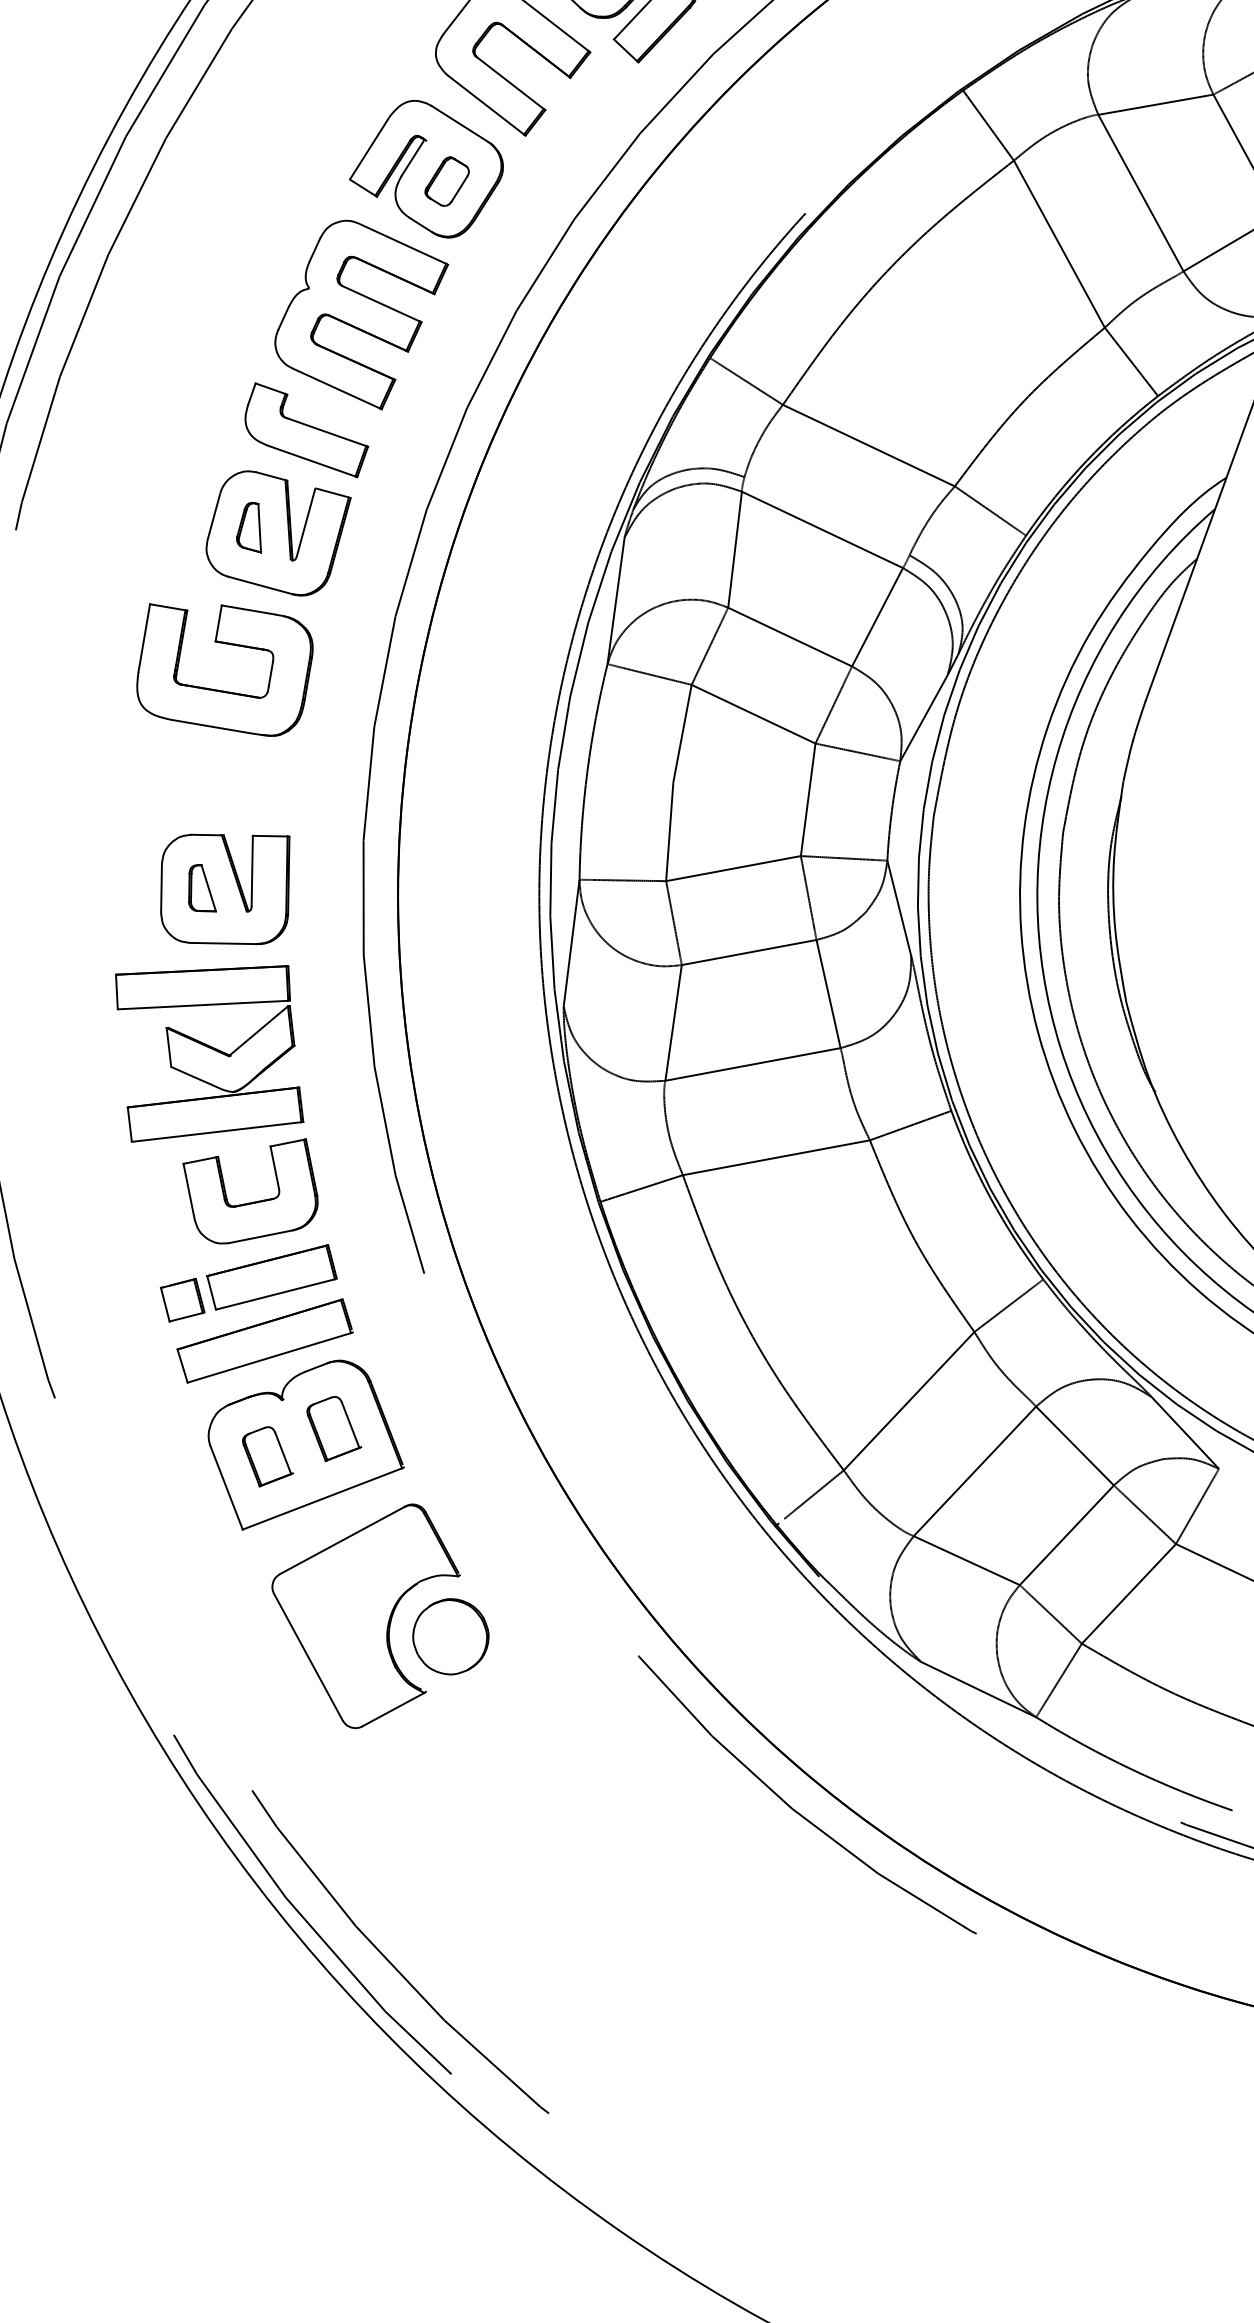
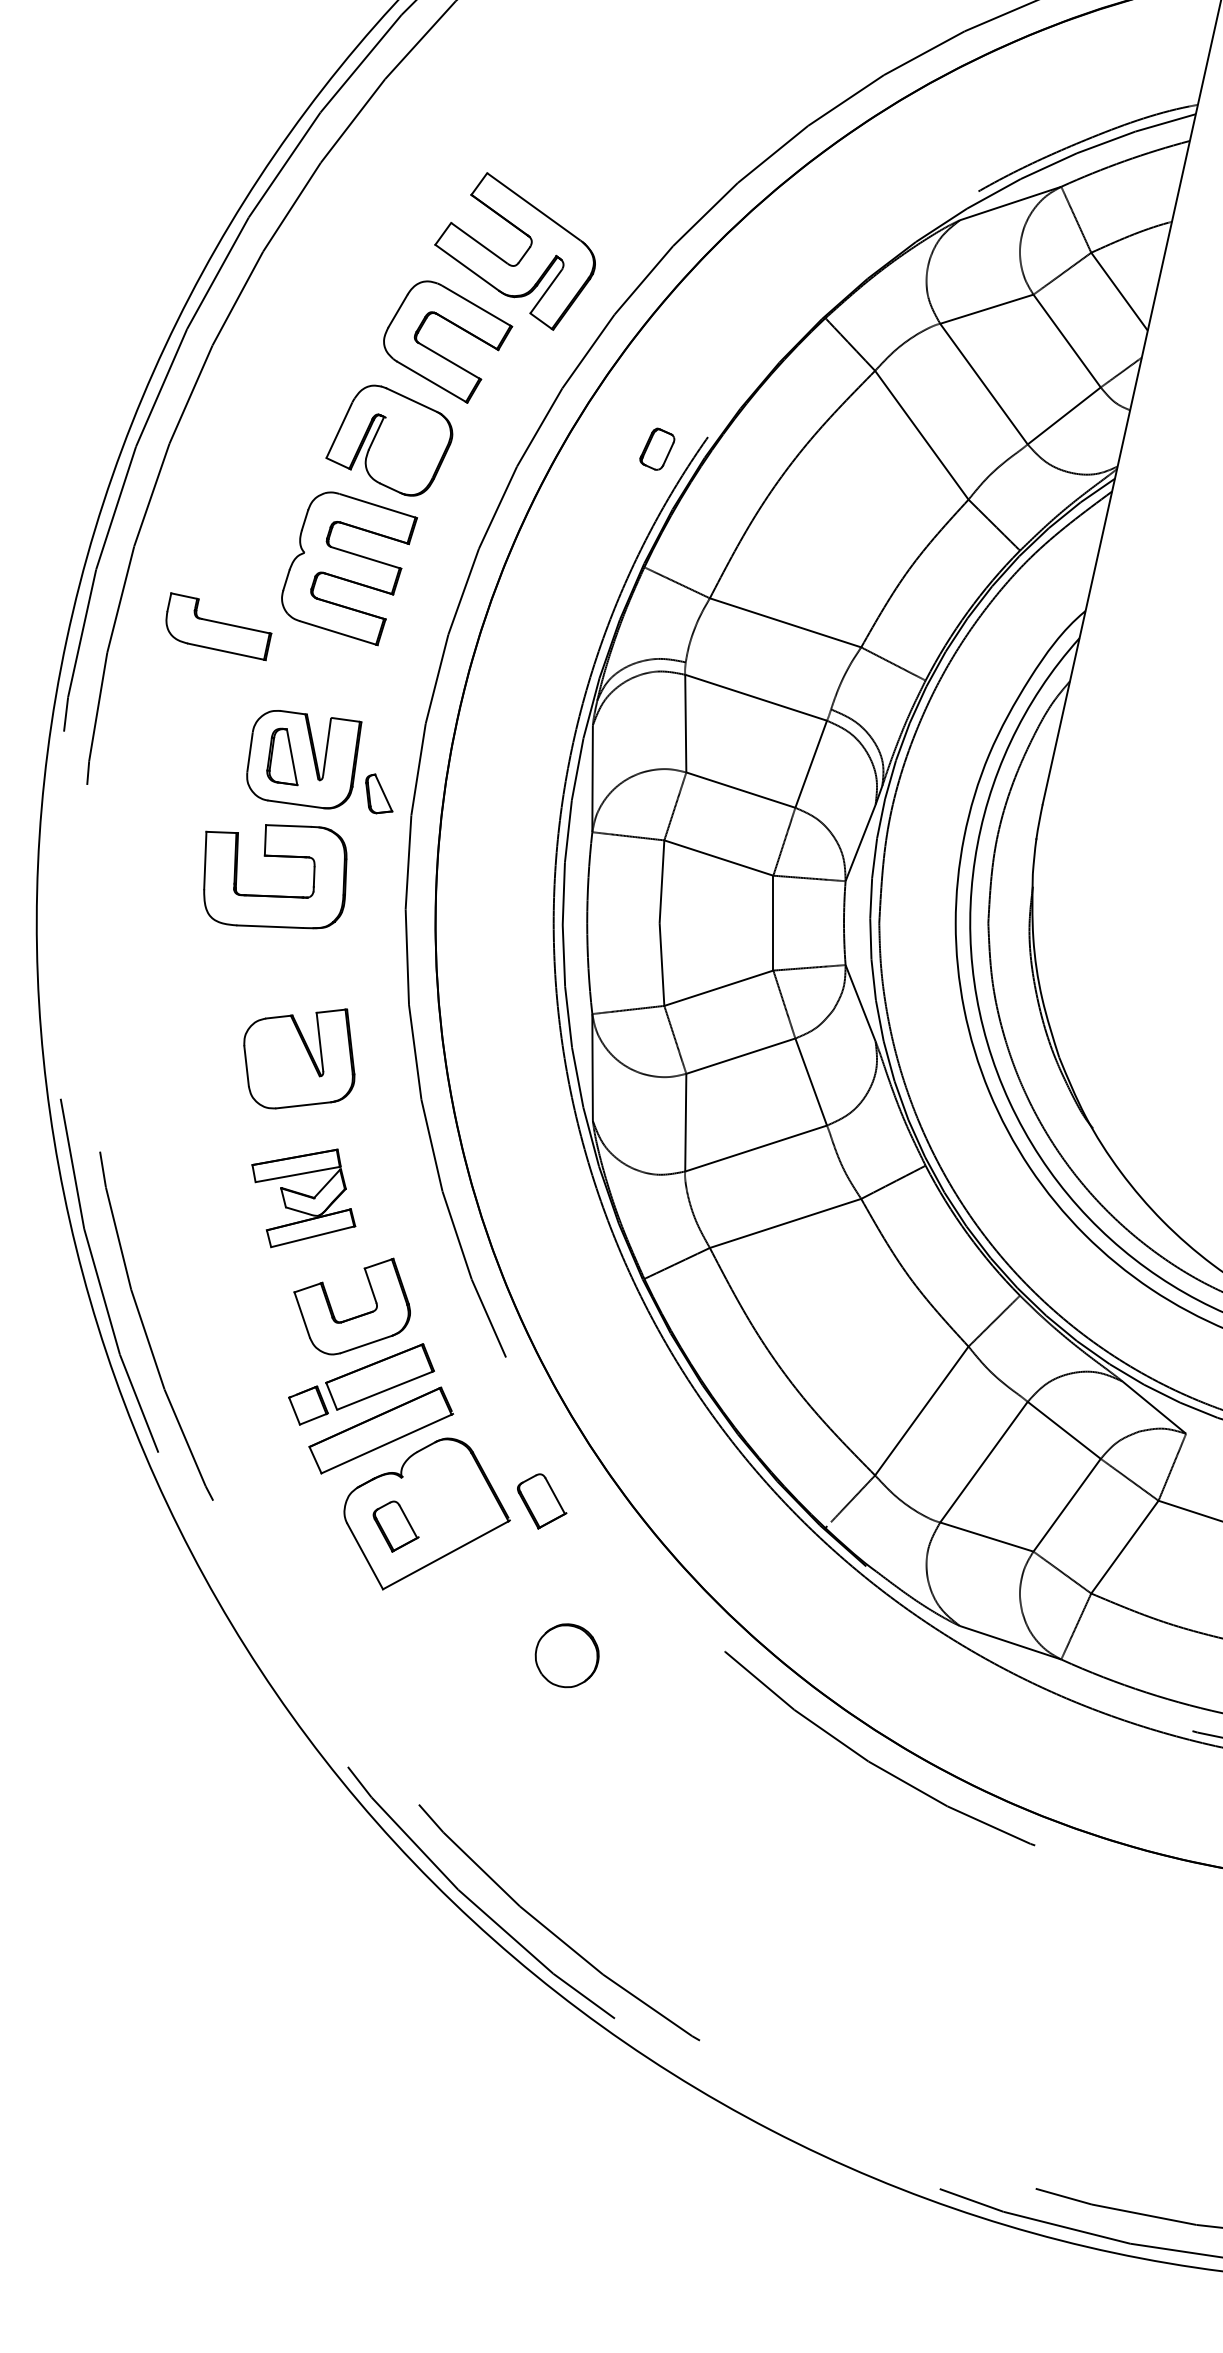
part: (447, 180) -> (657, 448), moved
part: (306, 430) -> (218, 626), moved
part: (250, 526) -> (281, 756), size x1.4
part: (203, 888) -> (379, 793), moved
part: (208, 1053) -> (303, 1198), size x0.6
part: (334, 1429) -> (542, 1501), moved
part: (361, 1612) -> (490, 1645), removed

